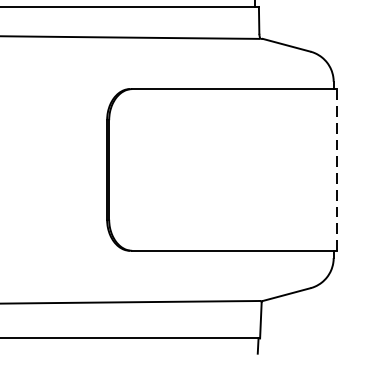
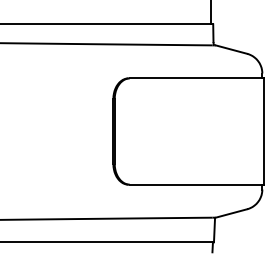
line: (336, 169) -> (264, 131), dashed -> solid

